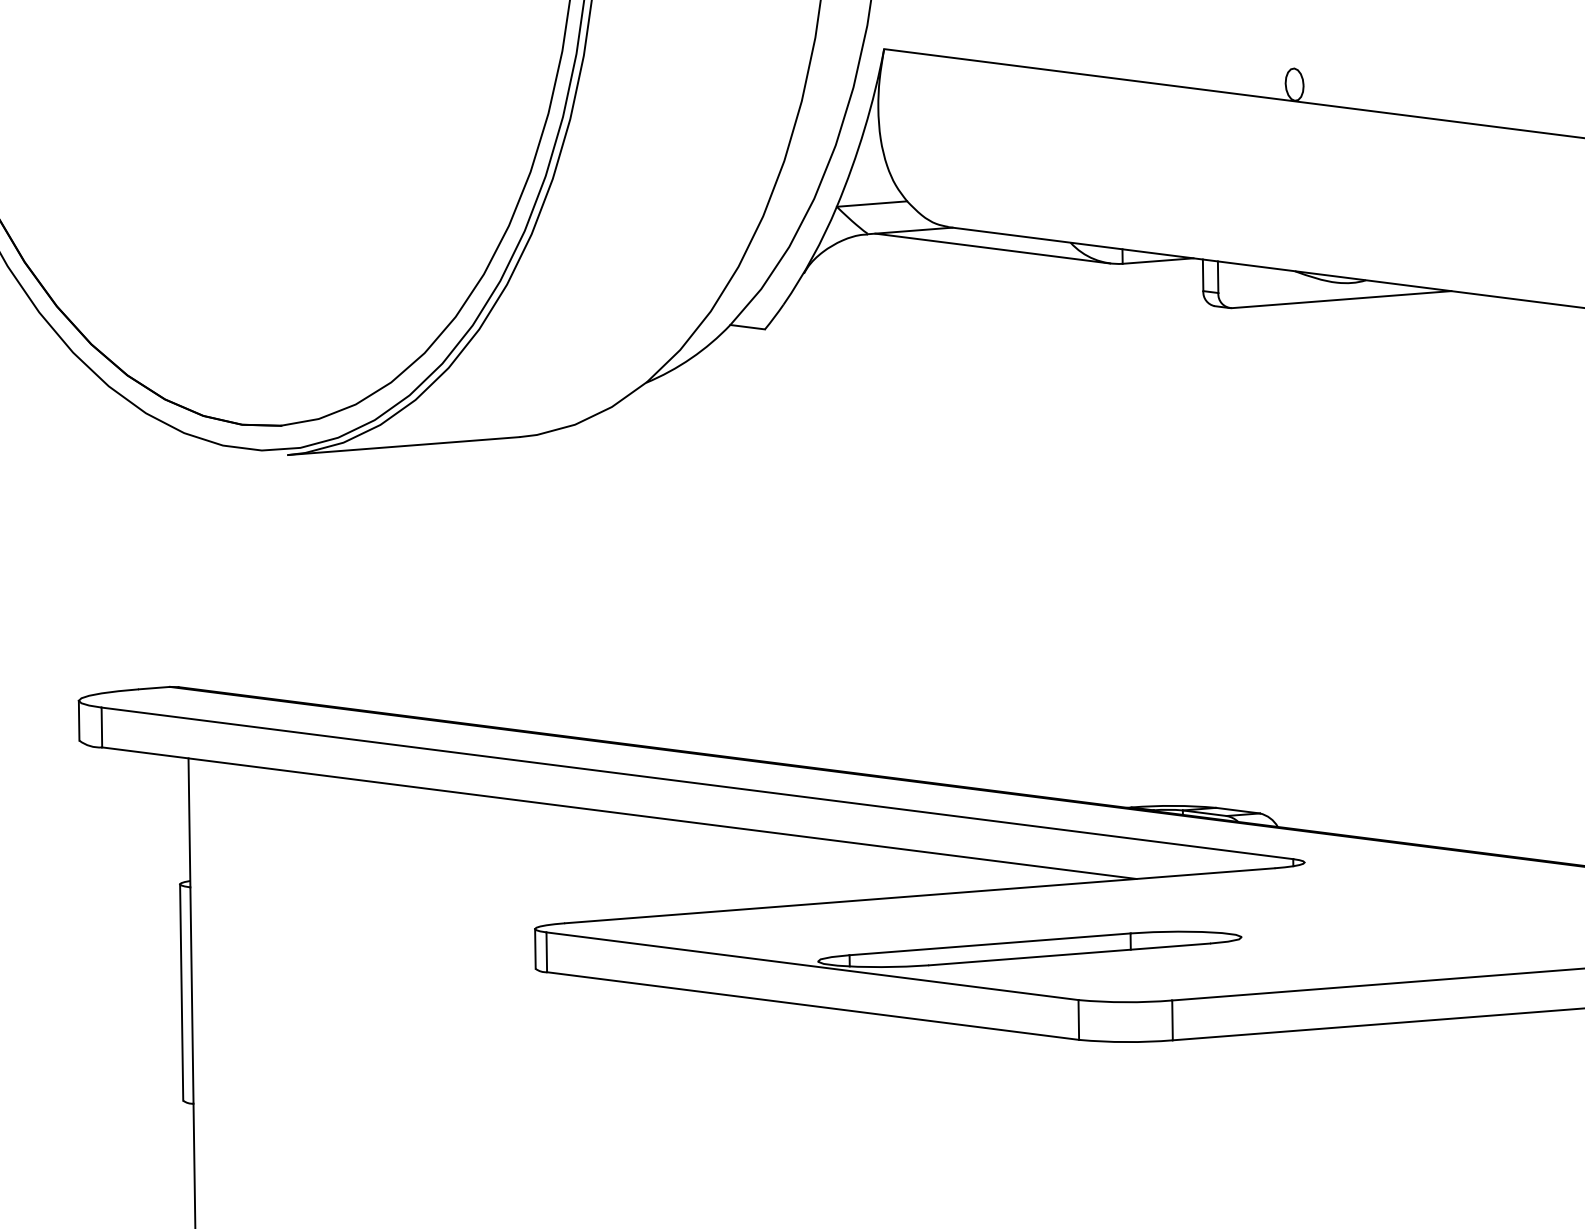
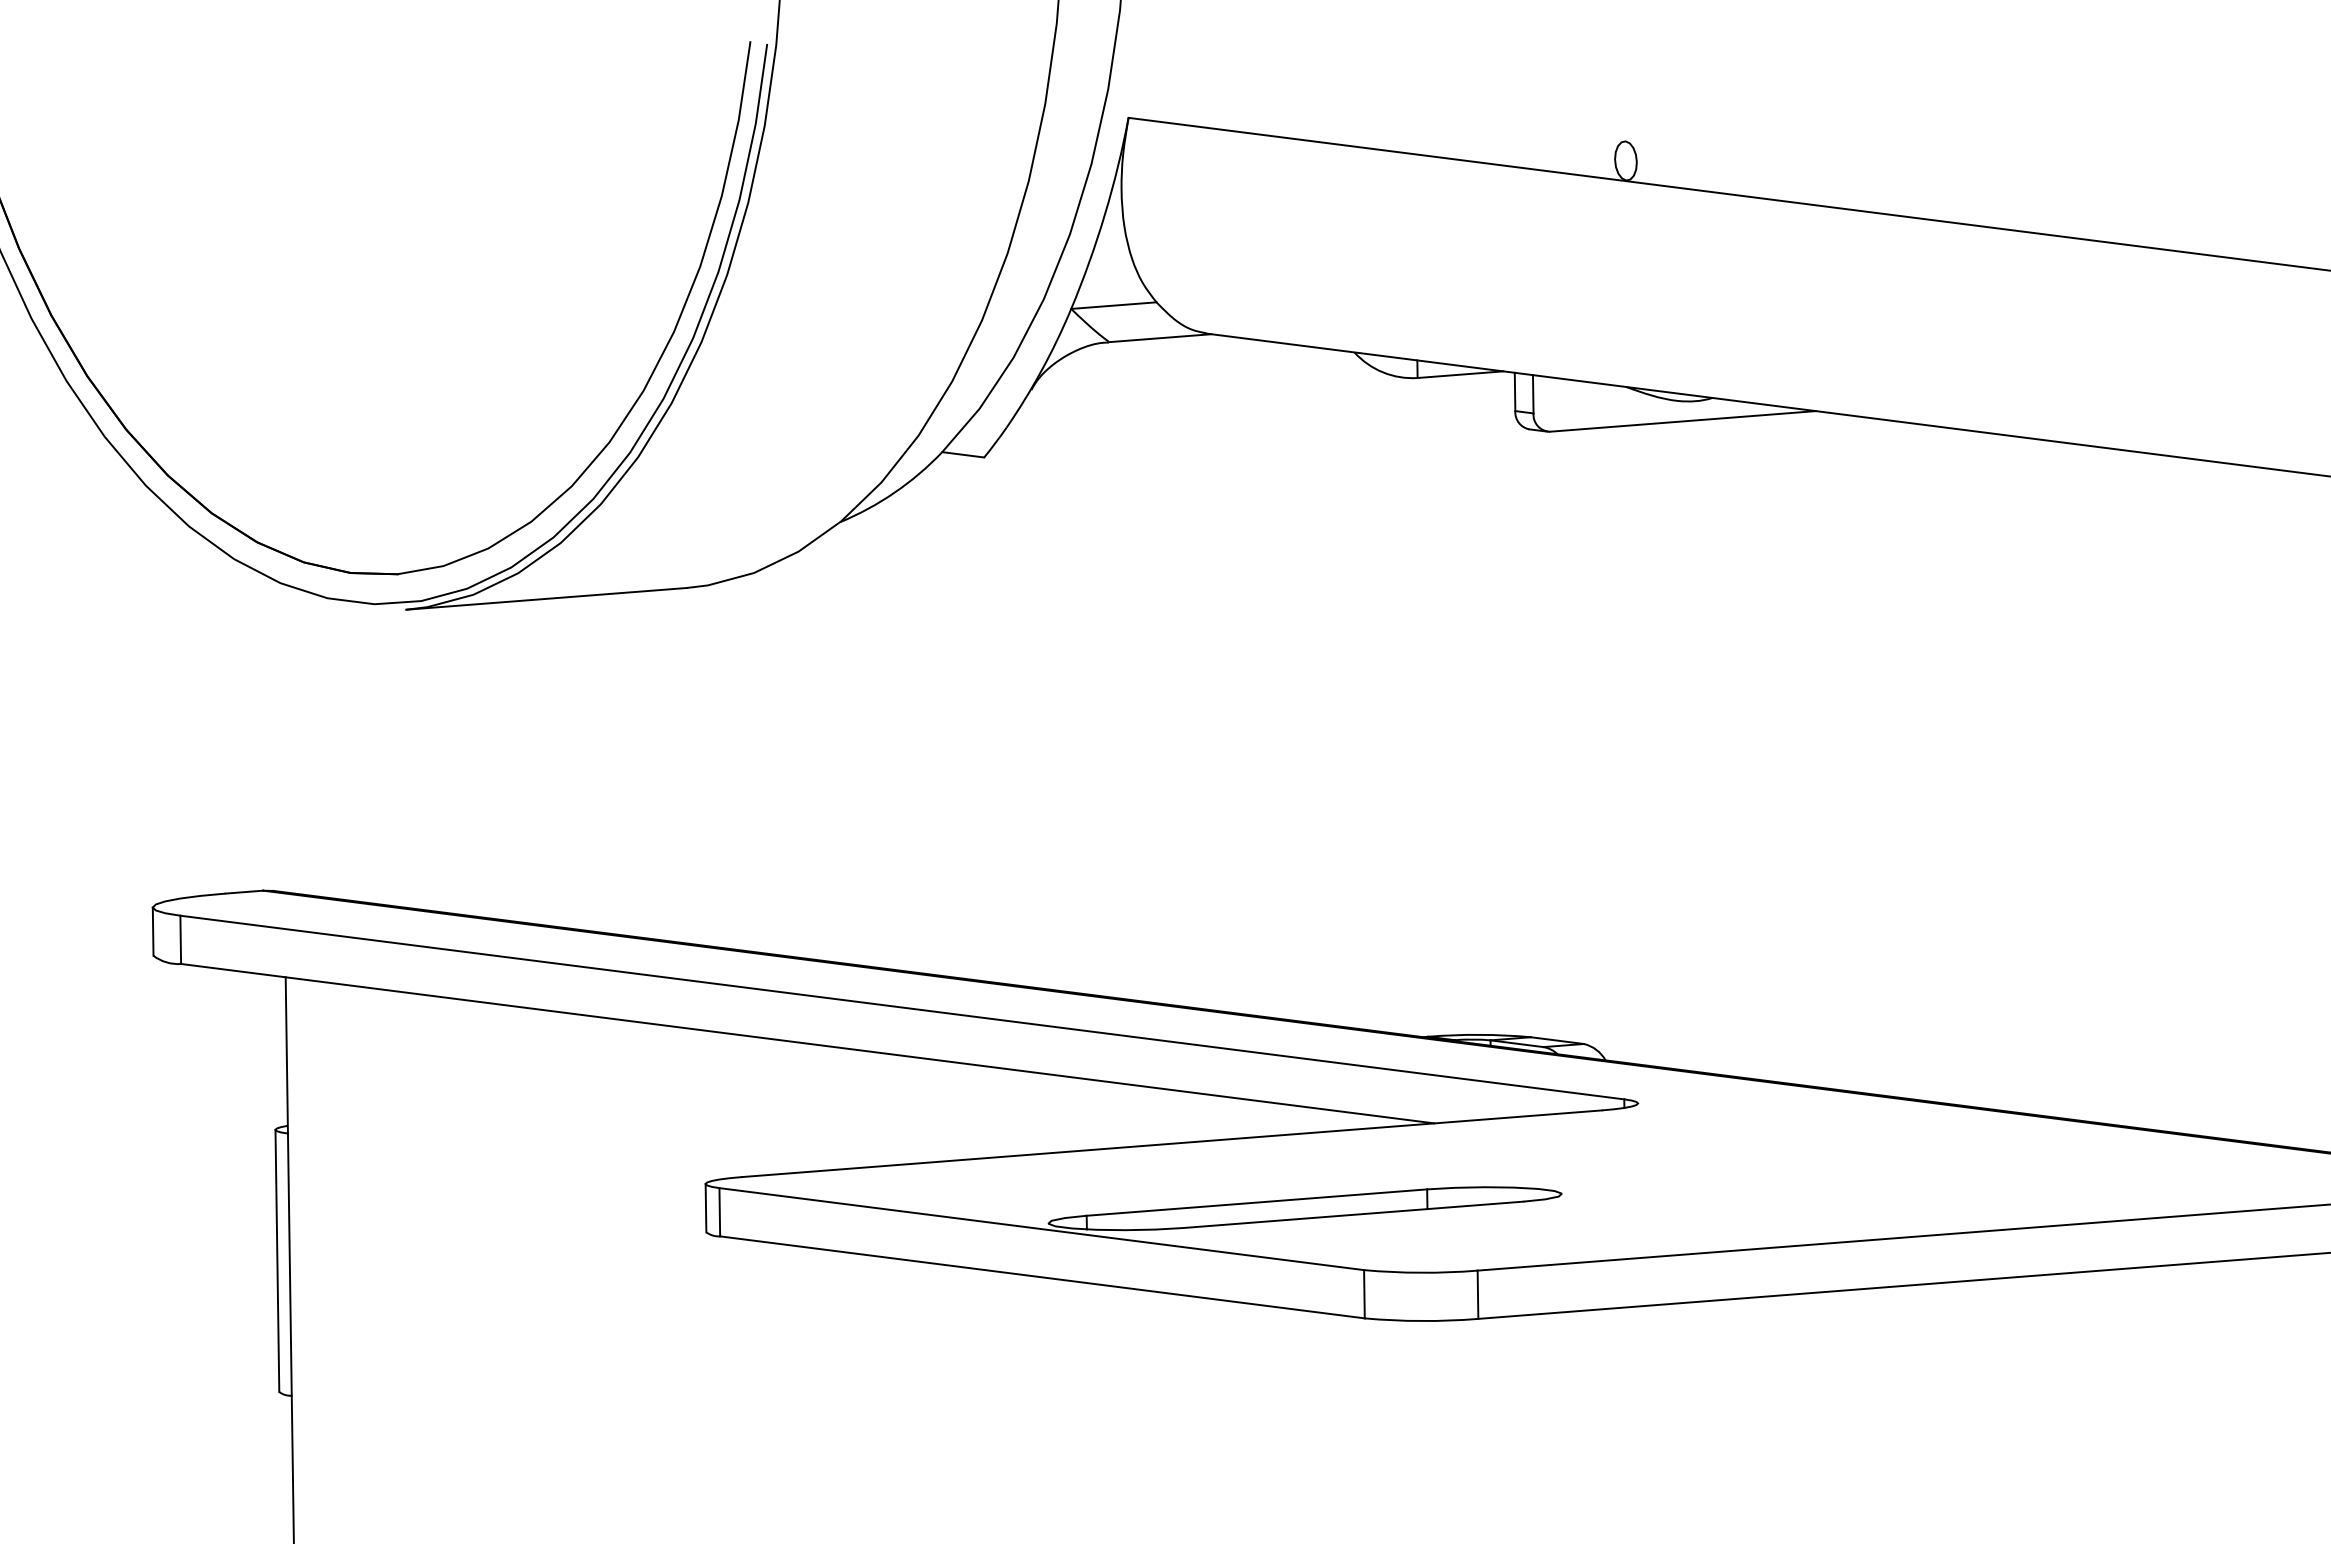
line: (992, 248) -> (1259, 359), removed

